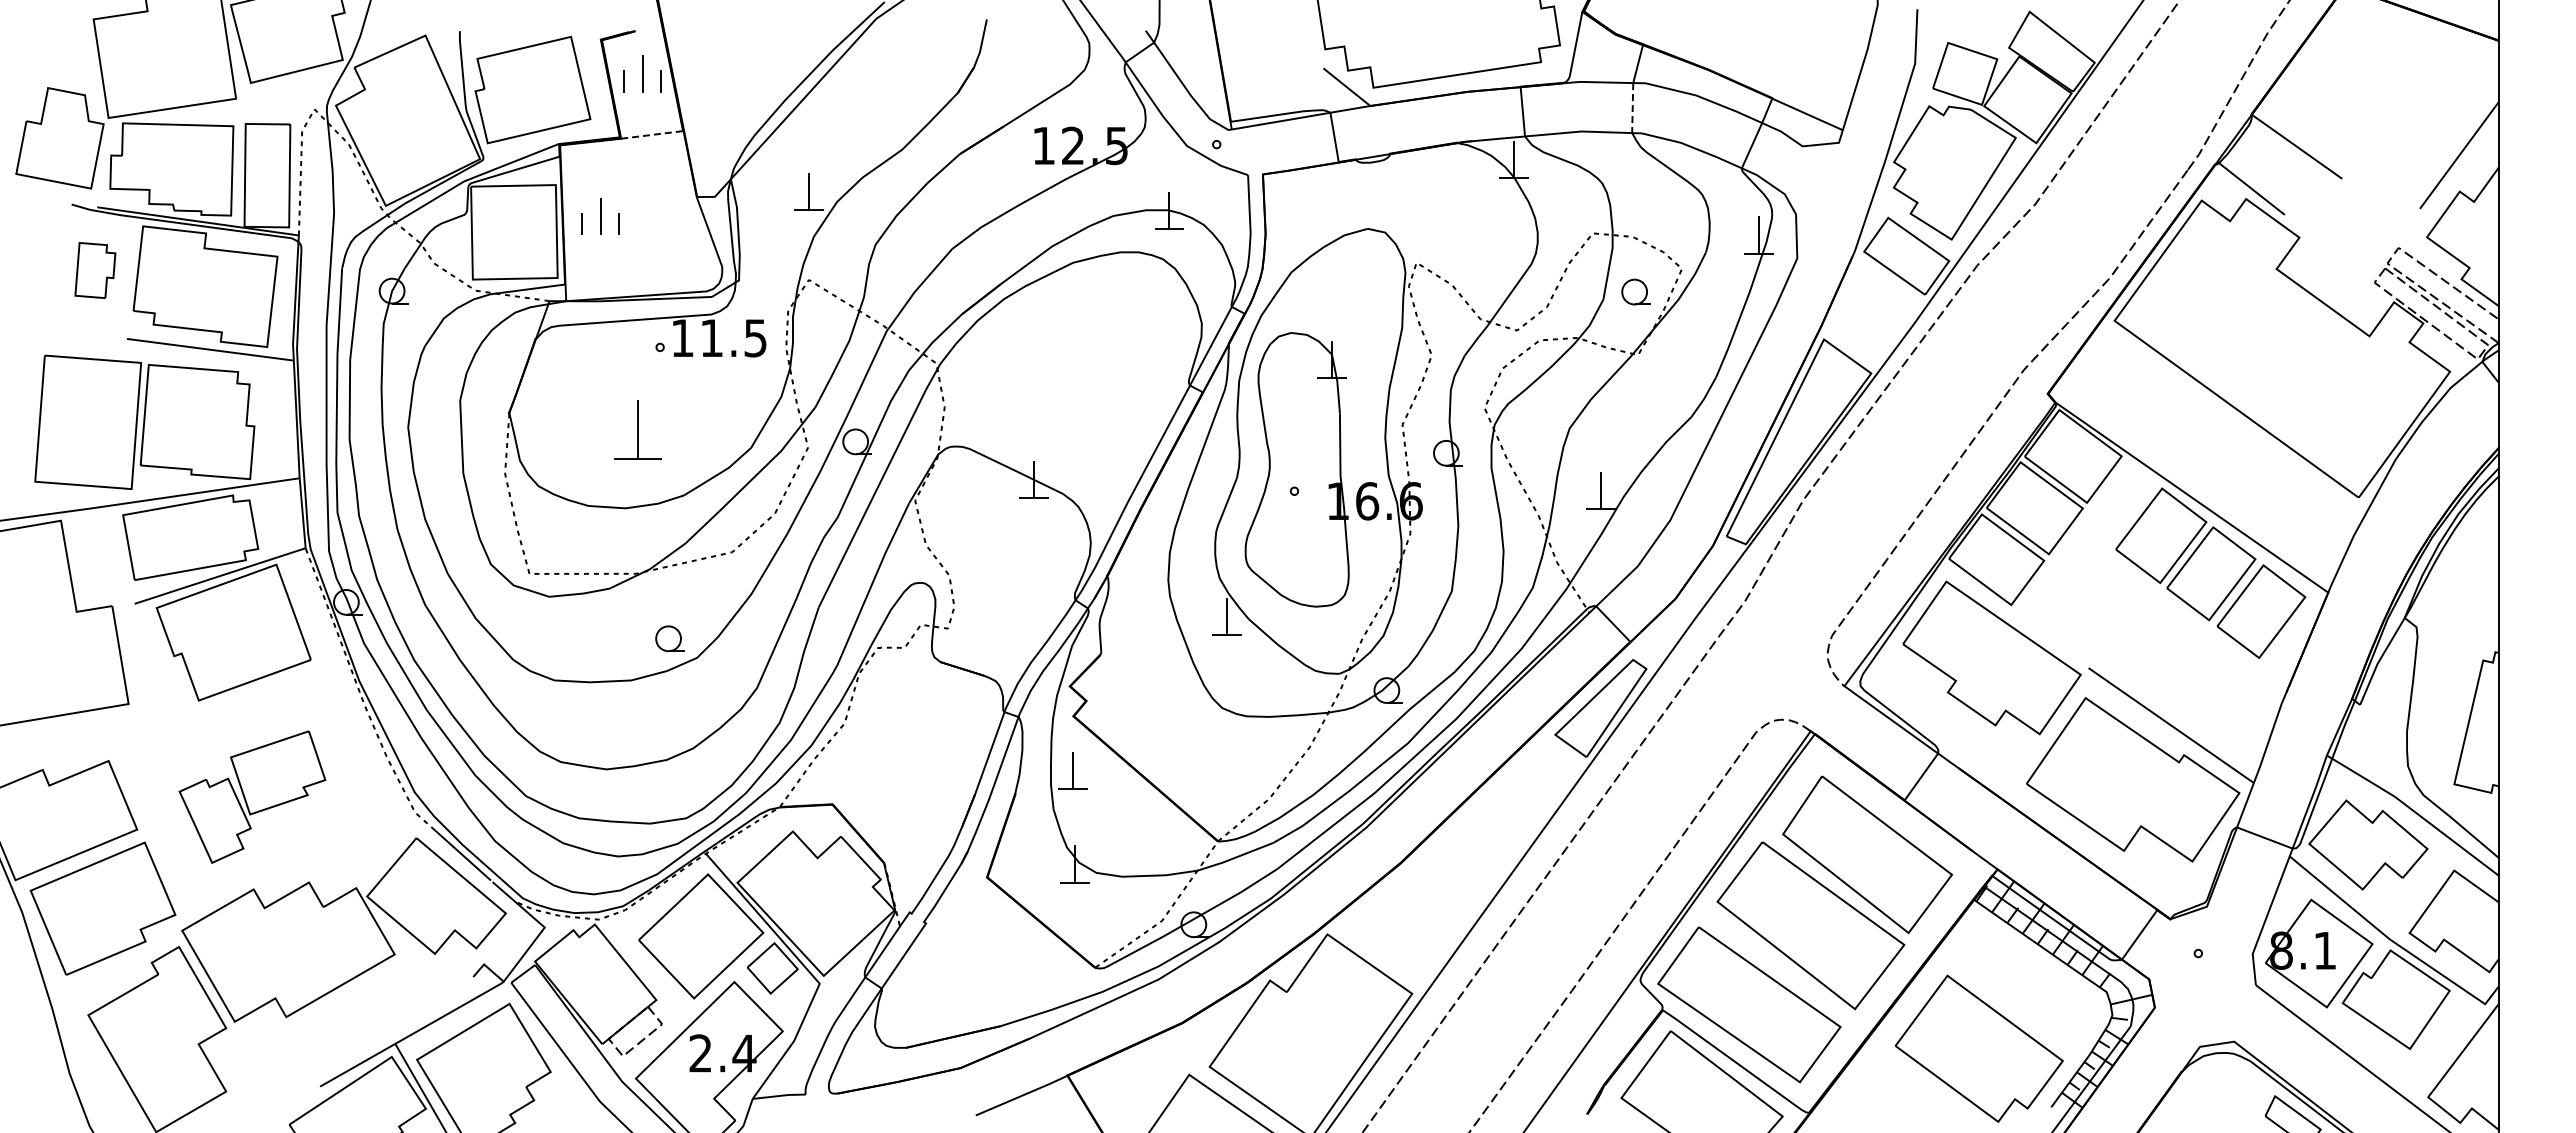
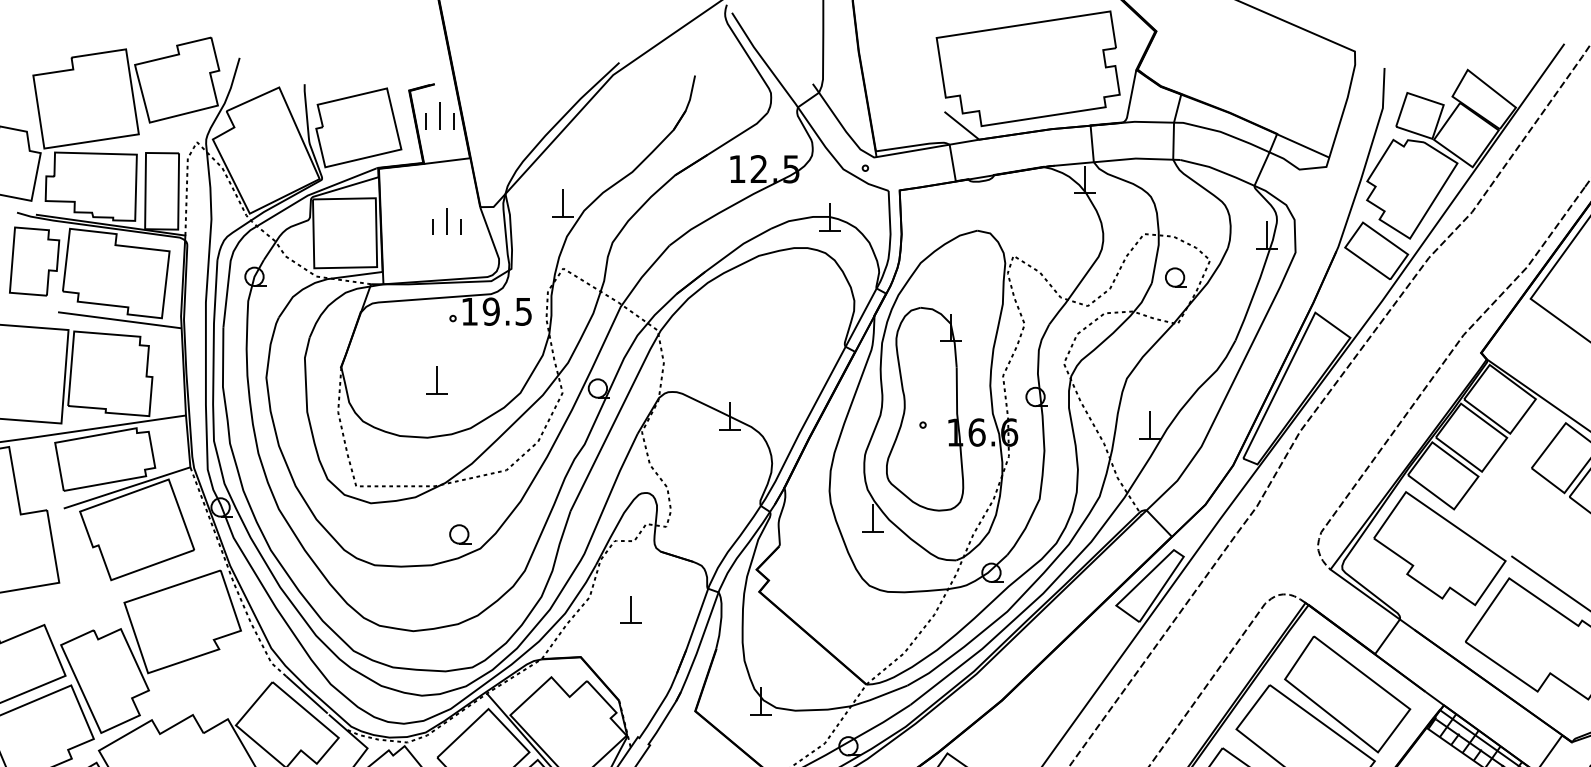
line: (1632, 108) -> (1173, 141), dashed -> solid
line: (652, 134) -> (447, 160), dashed -> solid
part: (600, 216) -> (446, 221), moved
part: (95, 270) -> (34, 261), size x1.67
text: (711, 338) -> (491, 311), 11.5 -> 19.5
part: (637, 430) -> (436, 380), size x0.62
part: (1072, 770) -> (631, 609), moved
part: (252, 796) -> (151, 651), size x1.67

